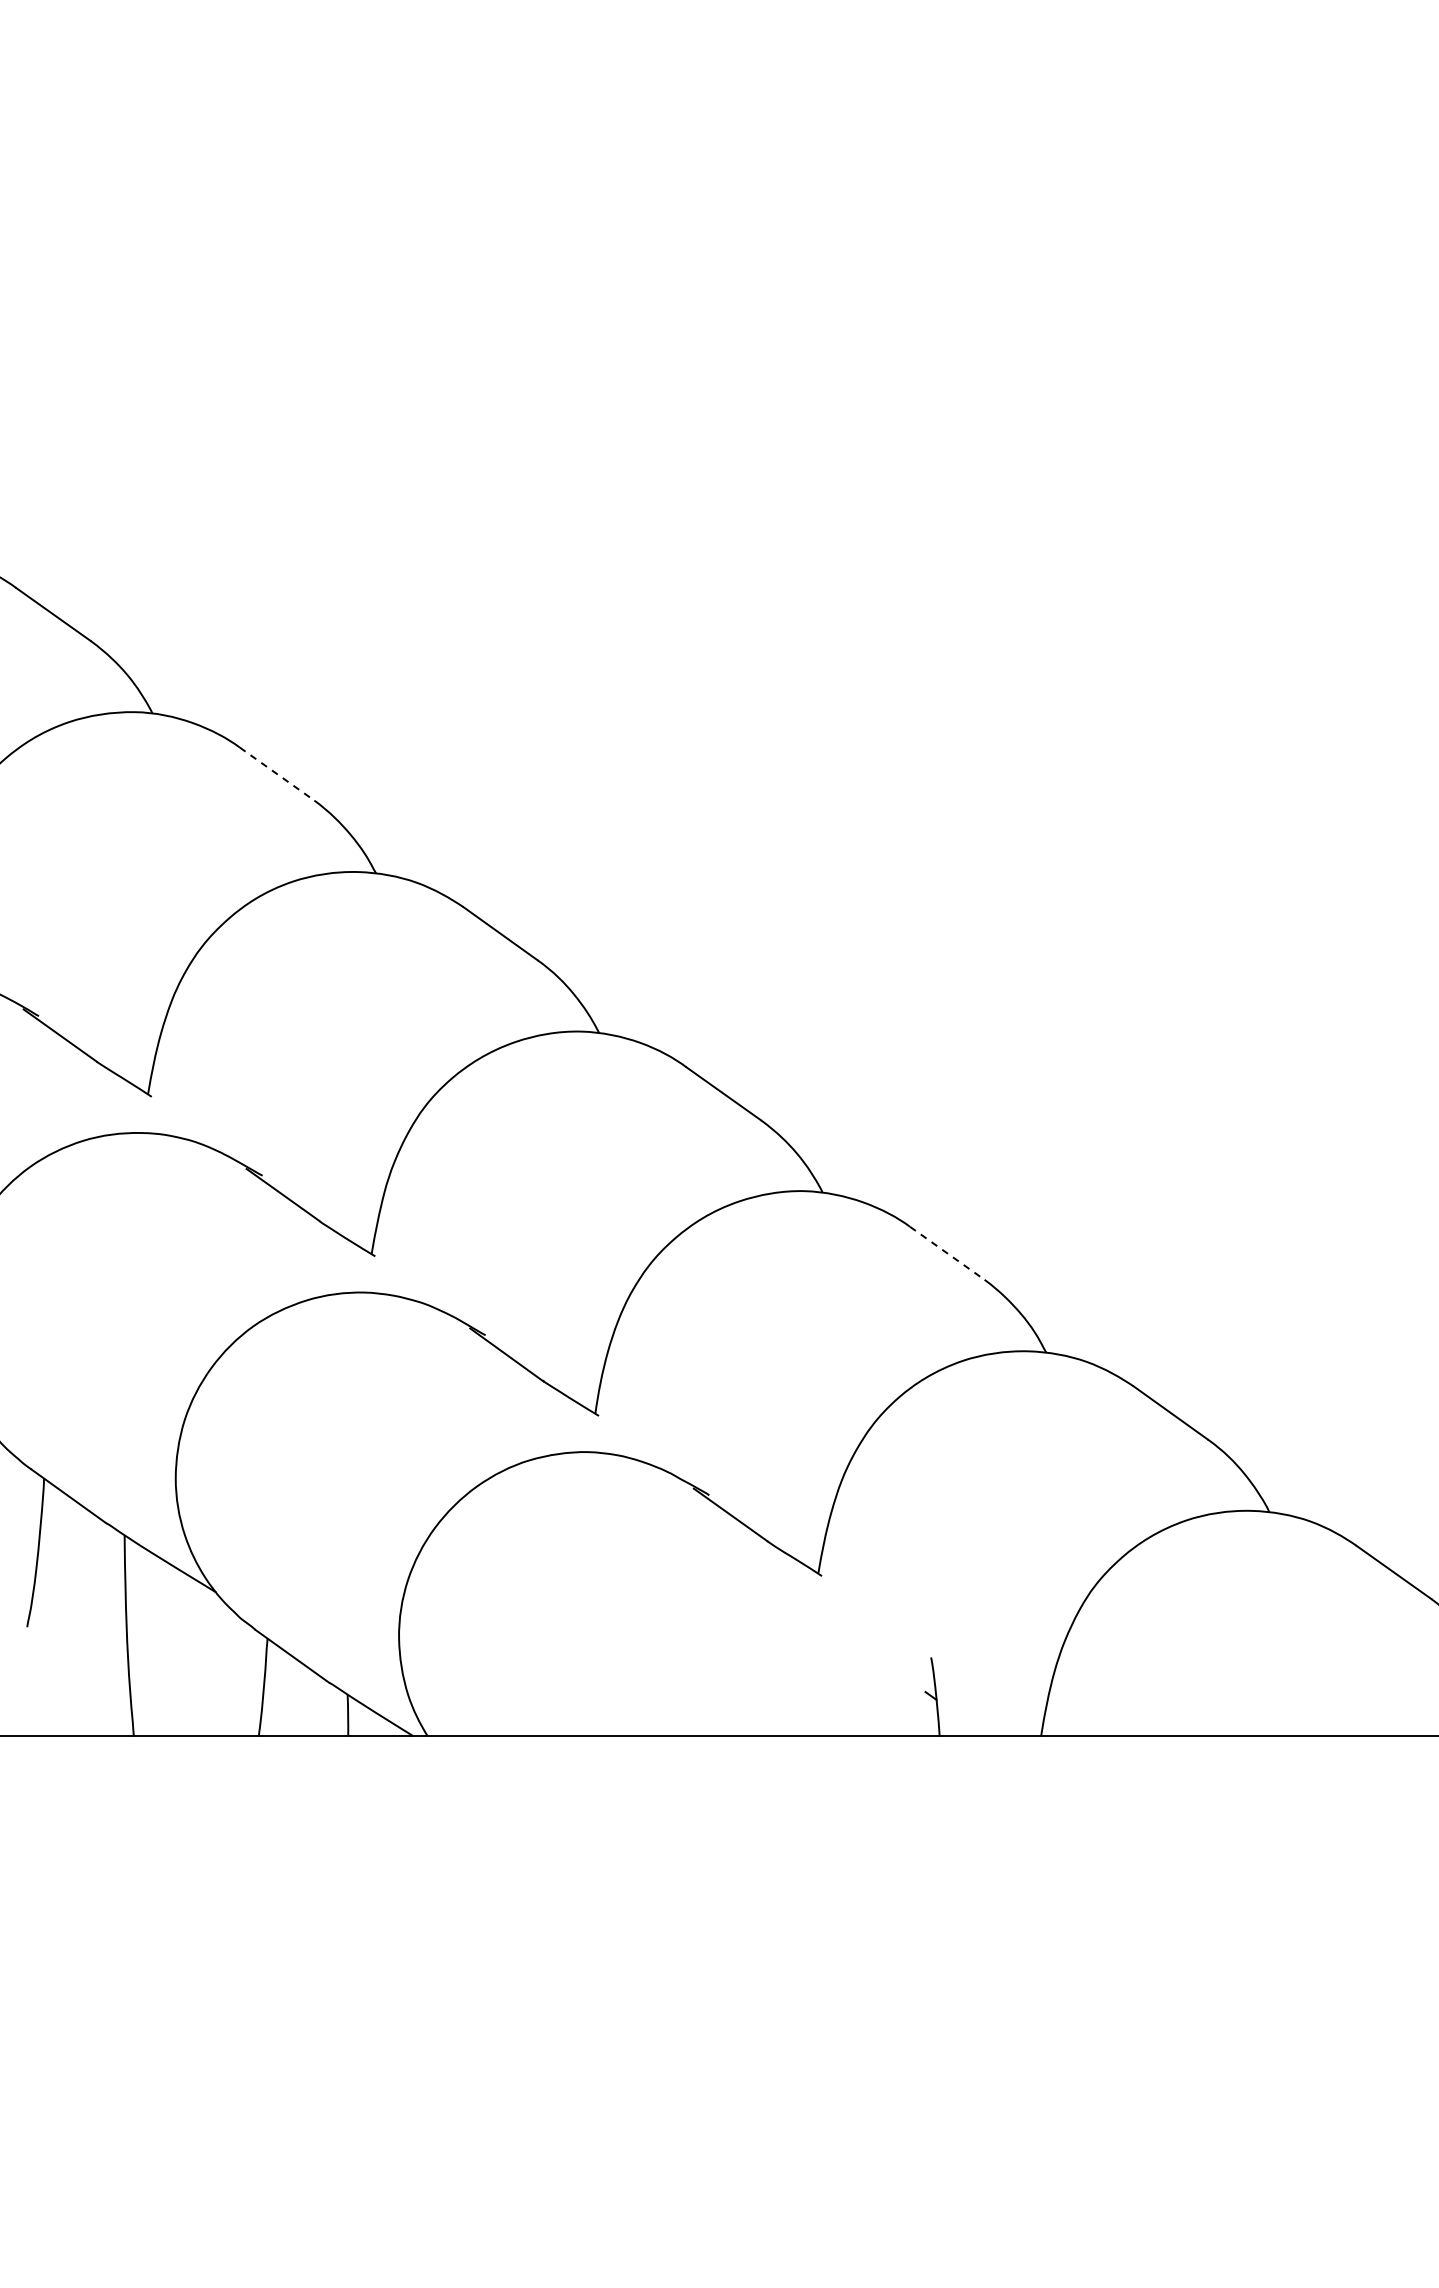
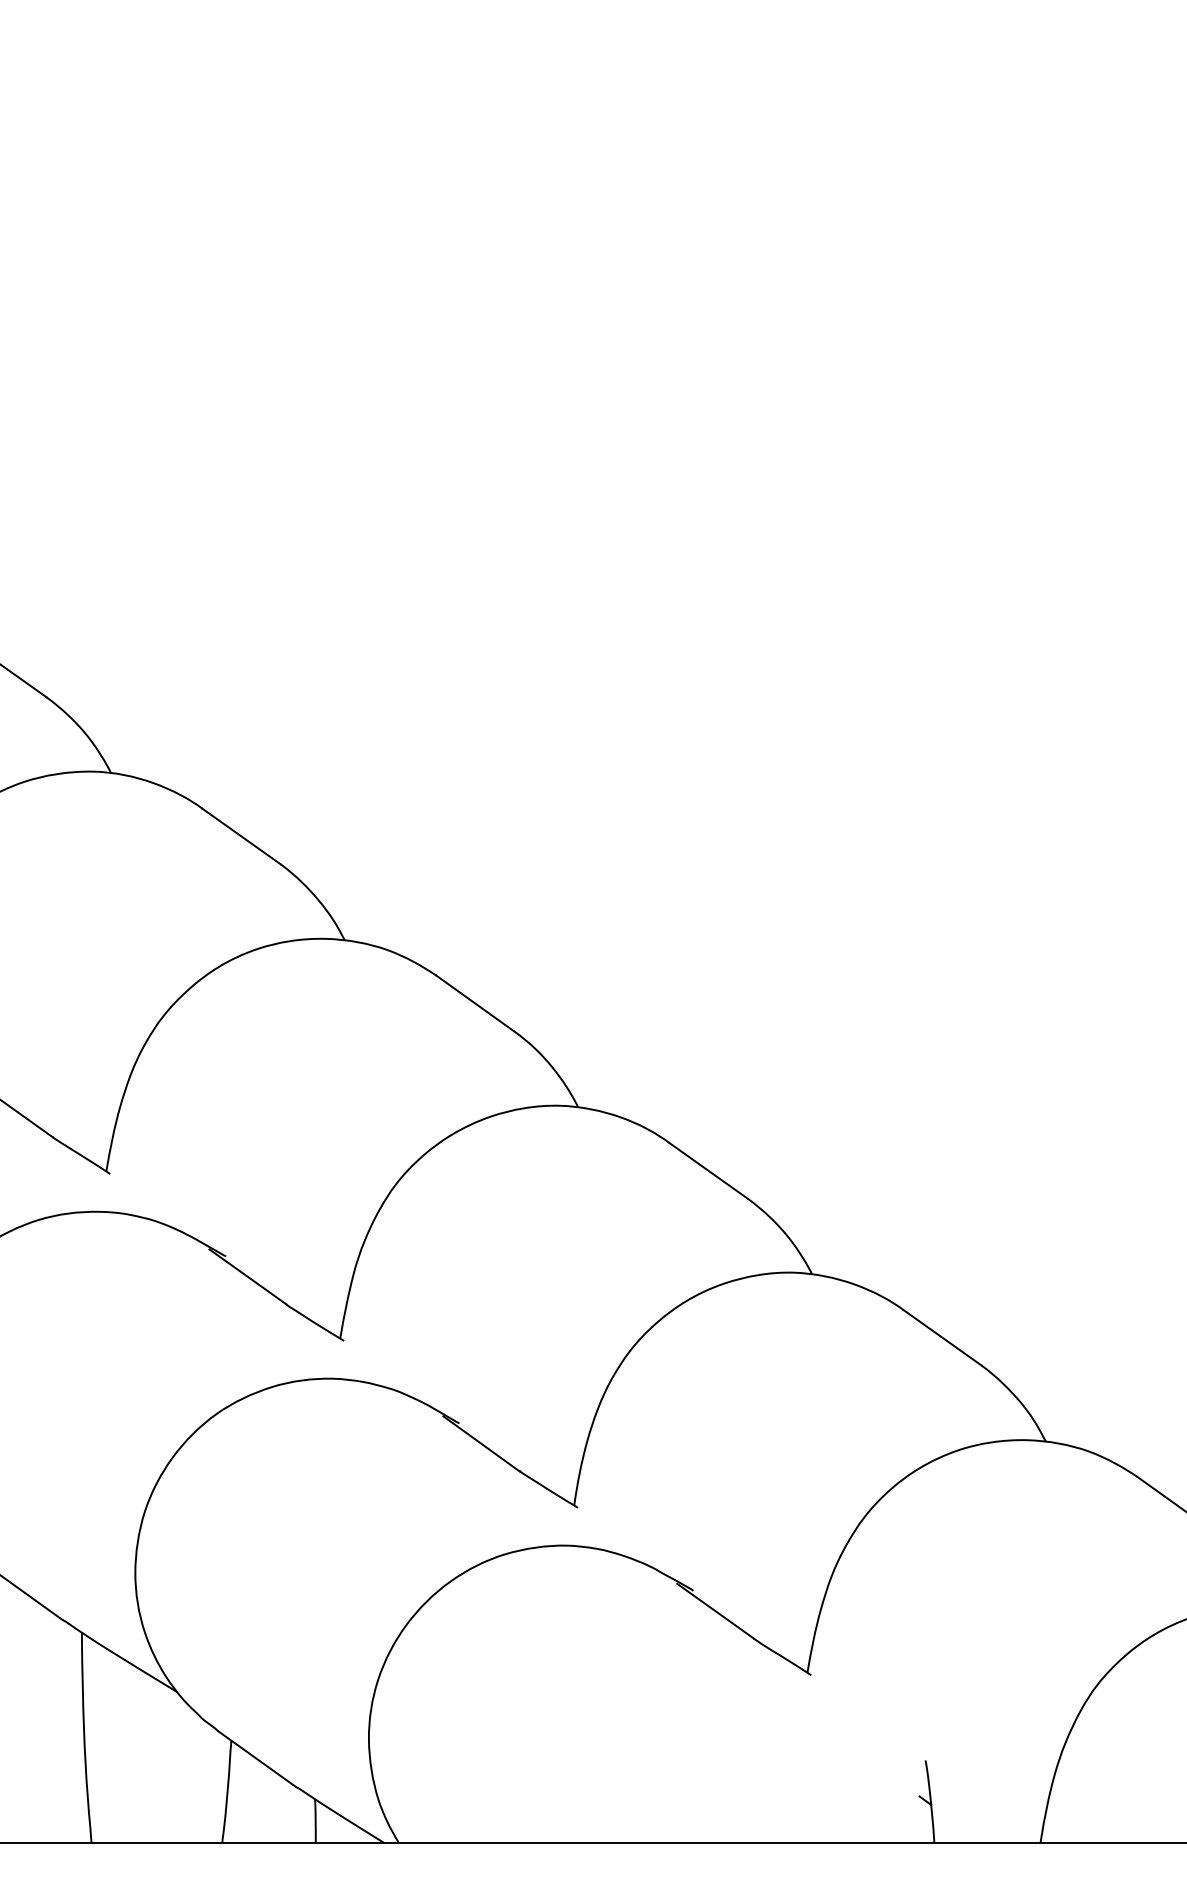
line: (277, 774) -> (241, 836), dashed -> solid
line: (947, 1253) -> (942, 1337), dashed -> solid

